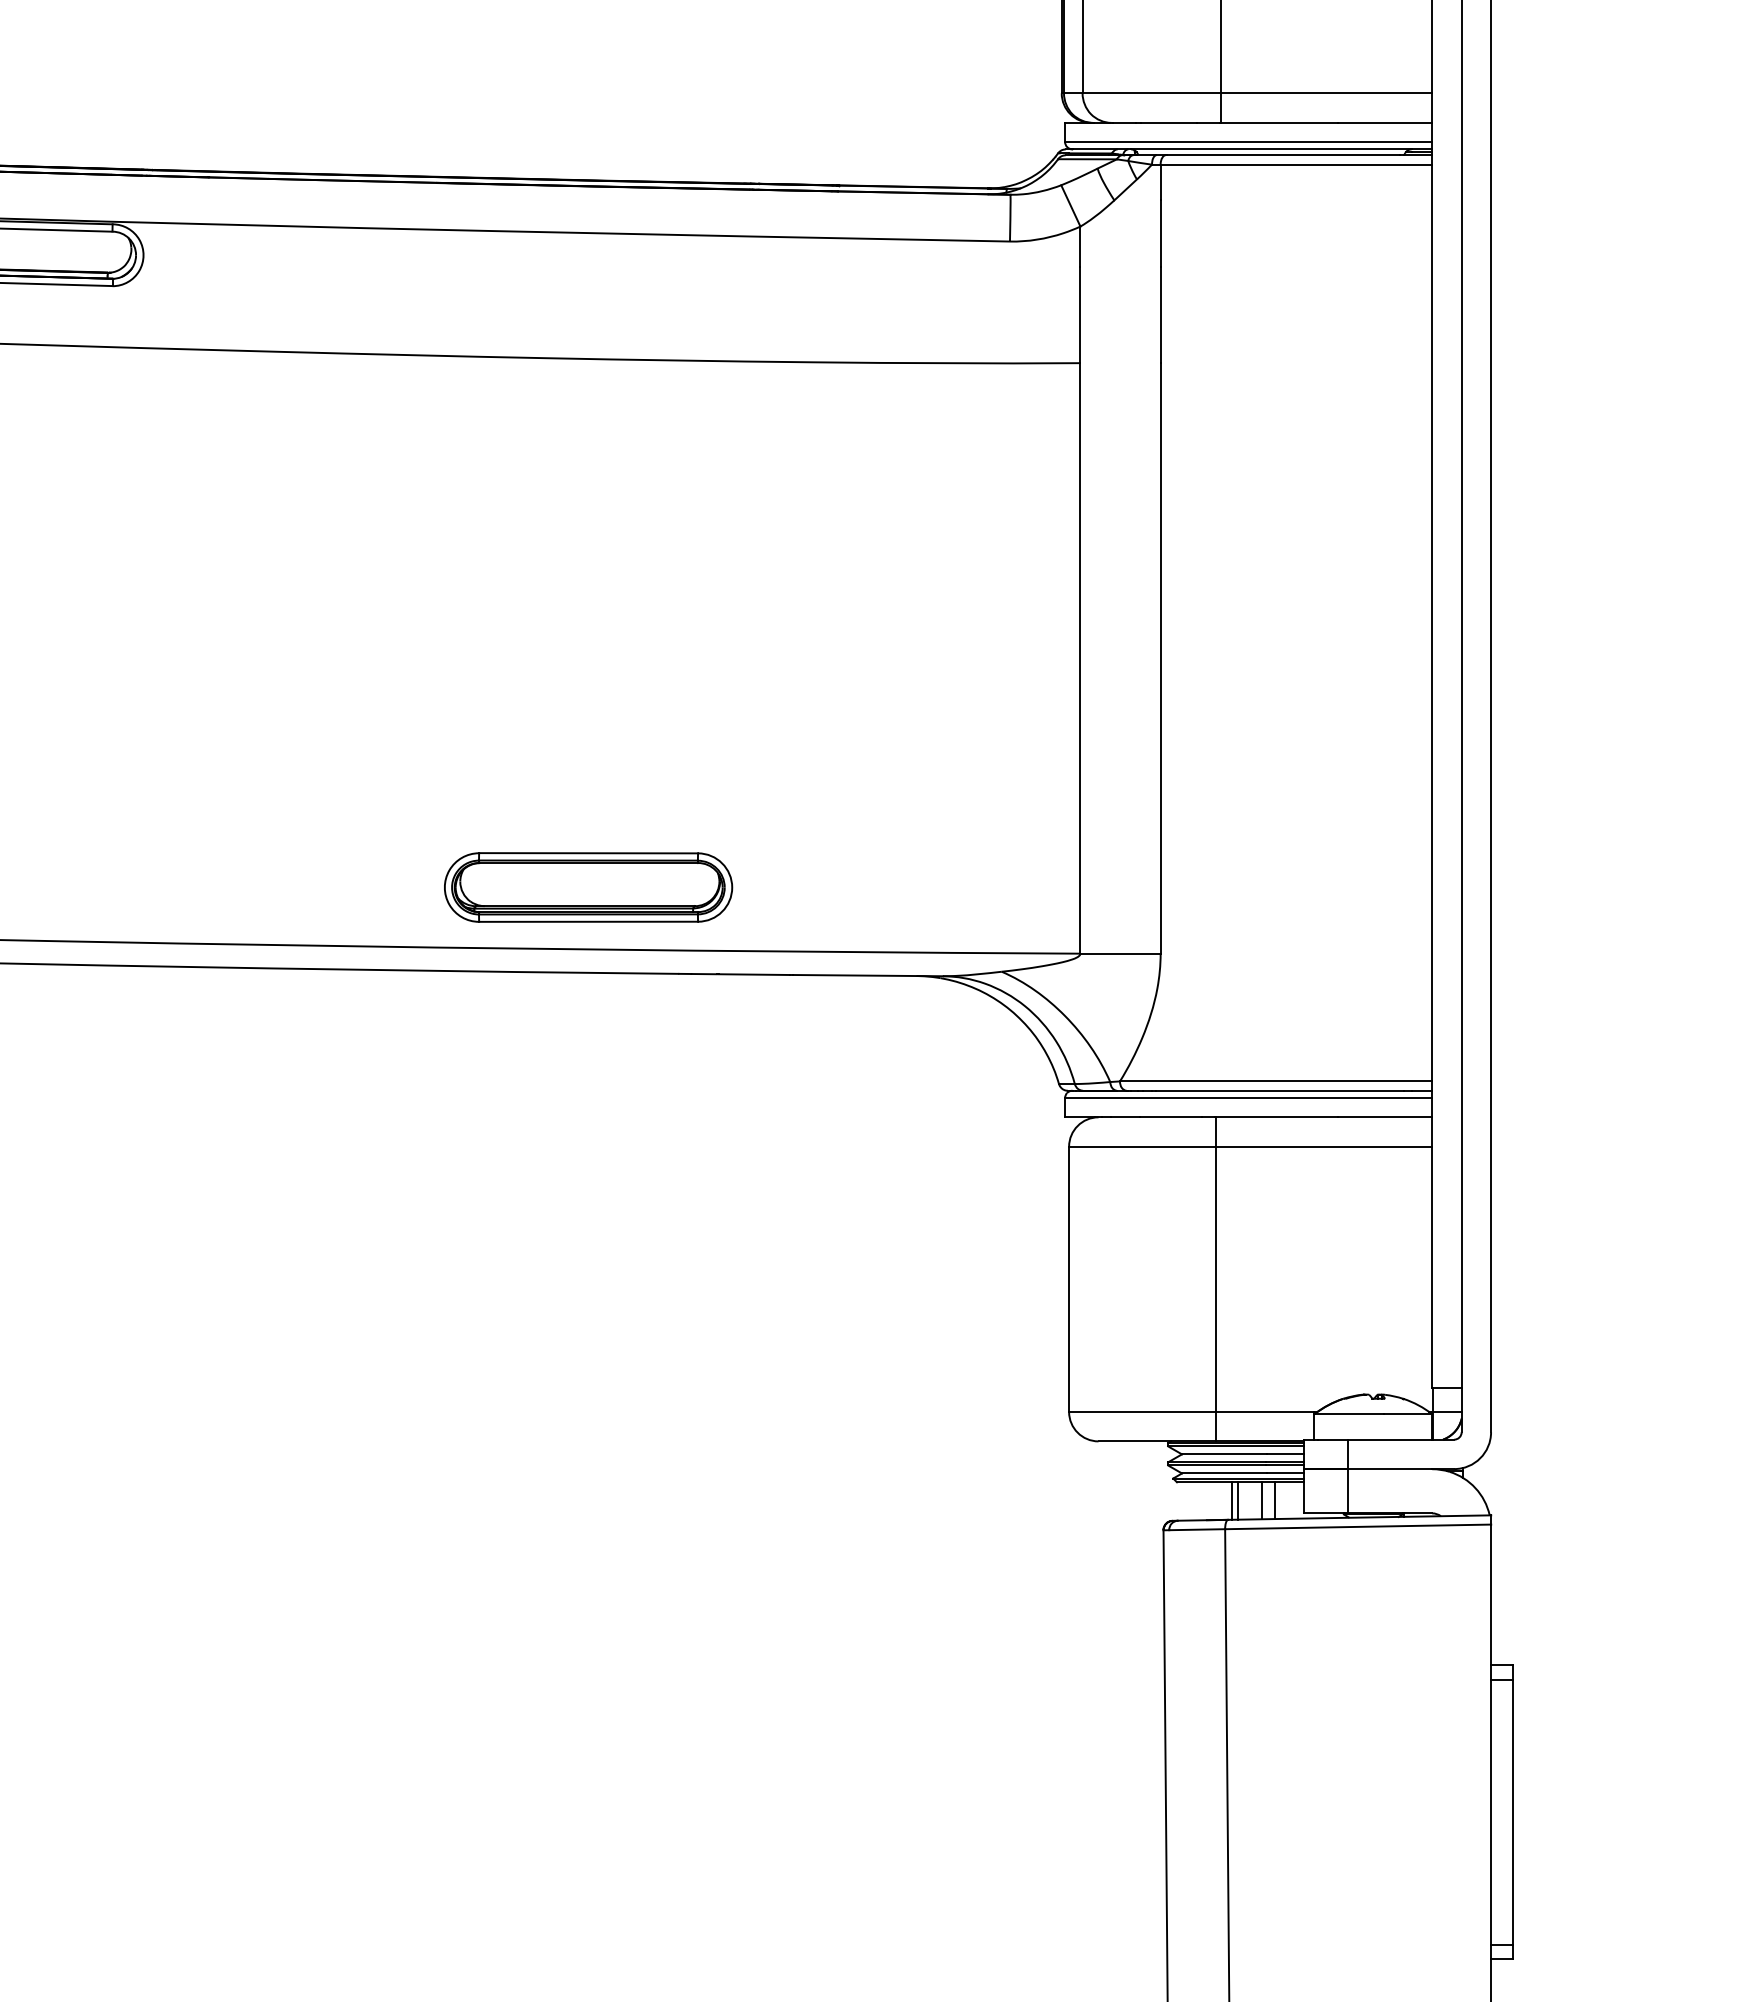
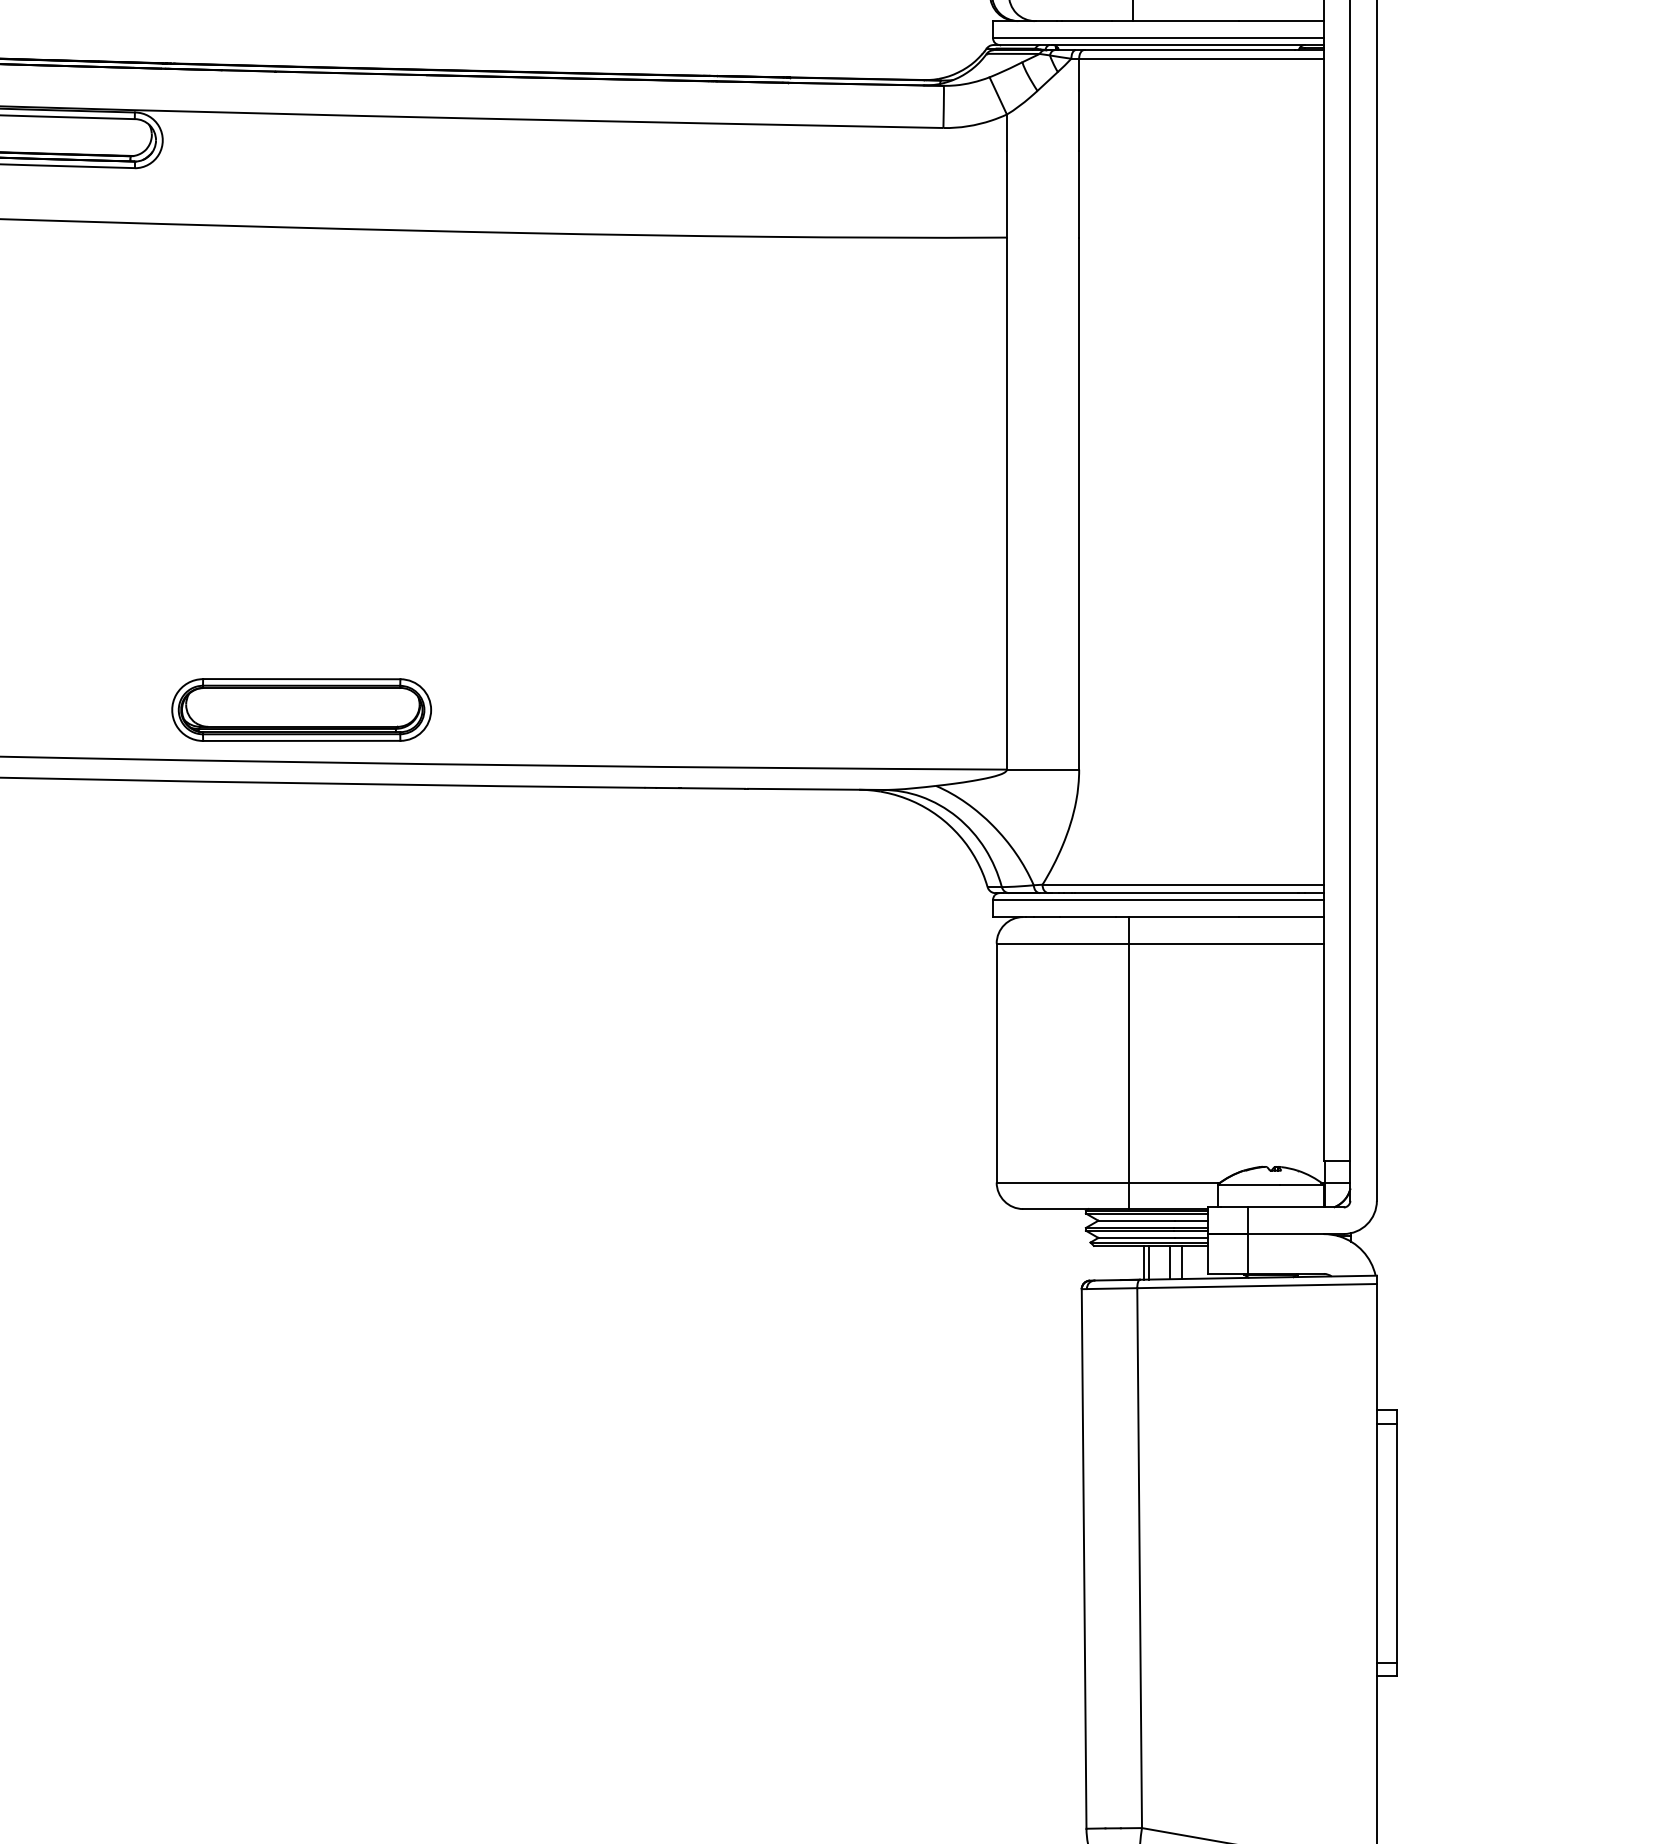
part: (588, 886) -> (301, 709), moved

